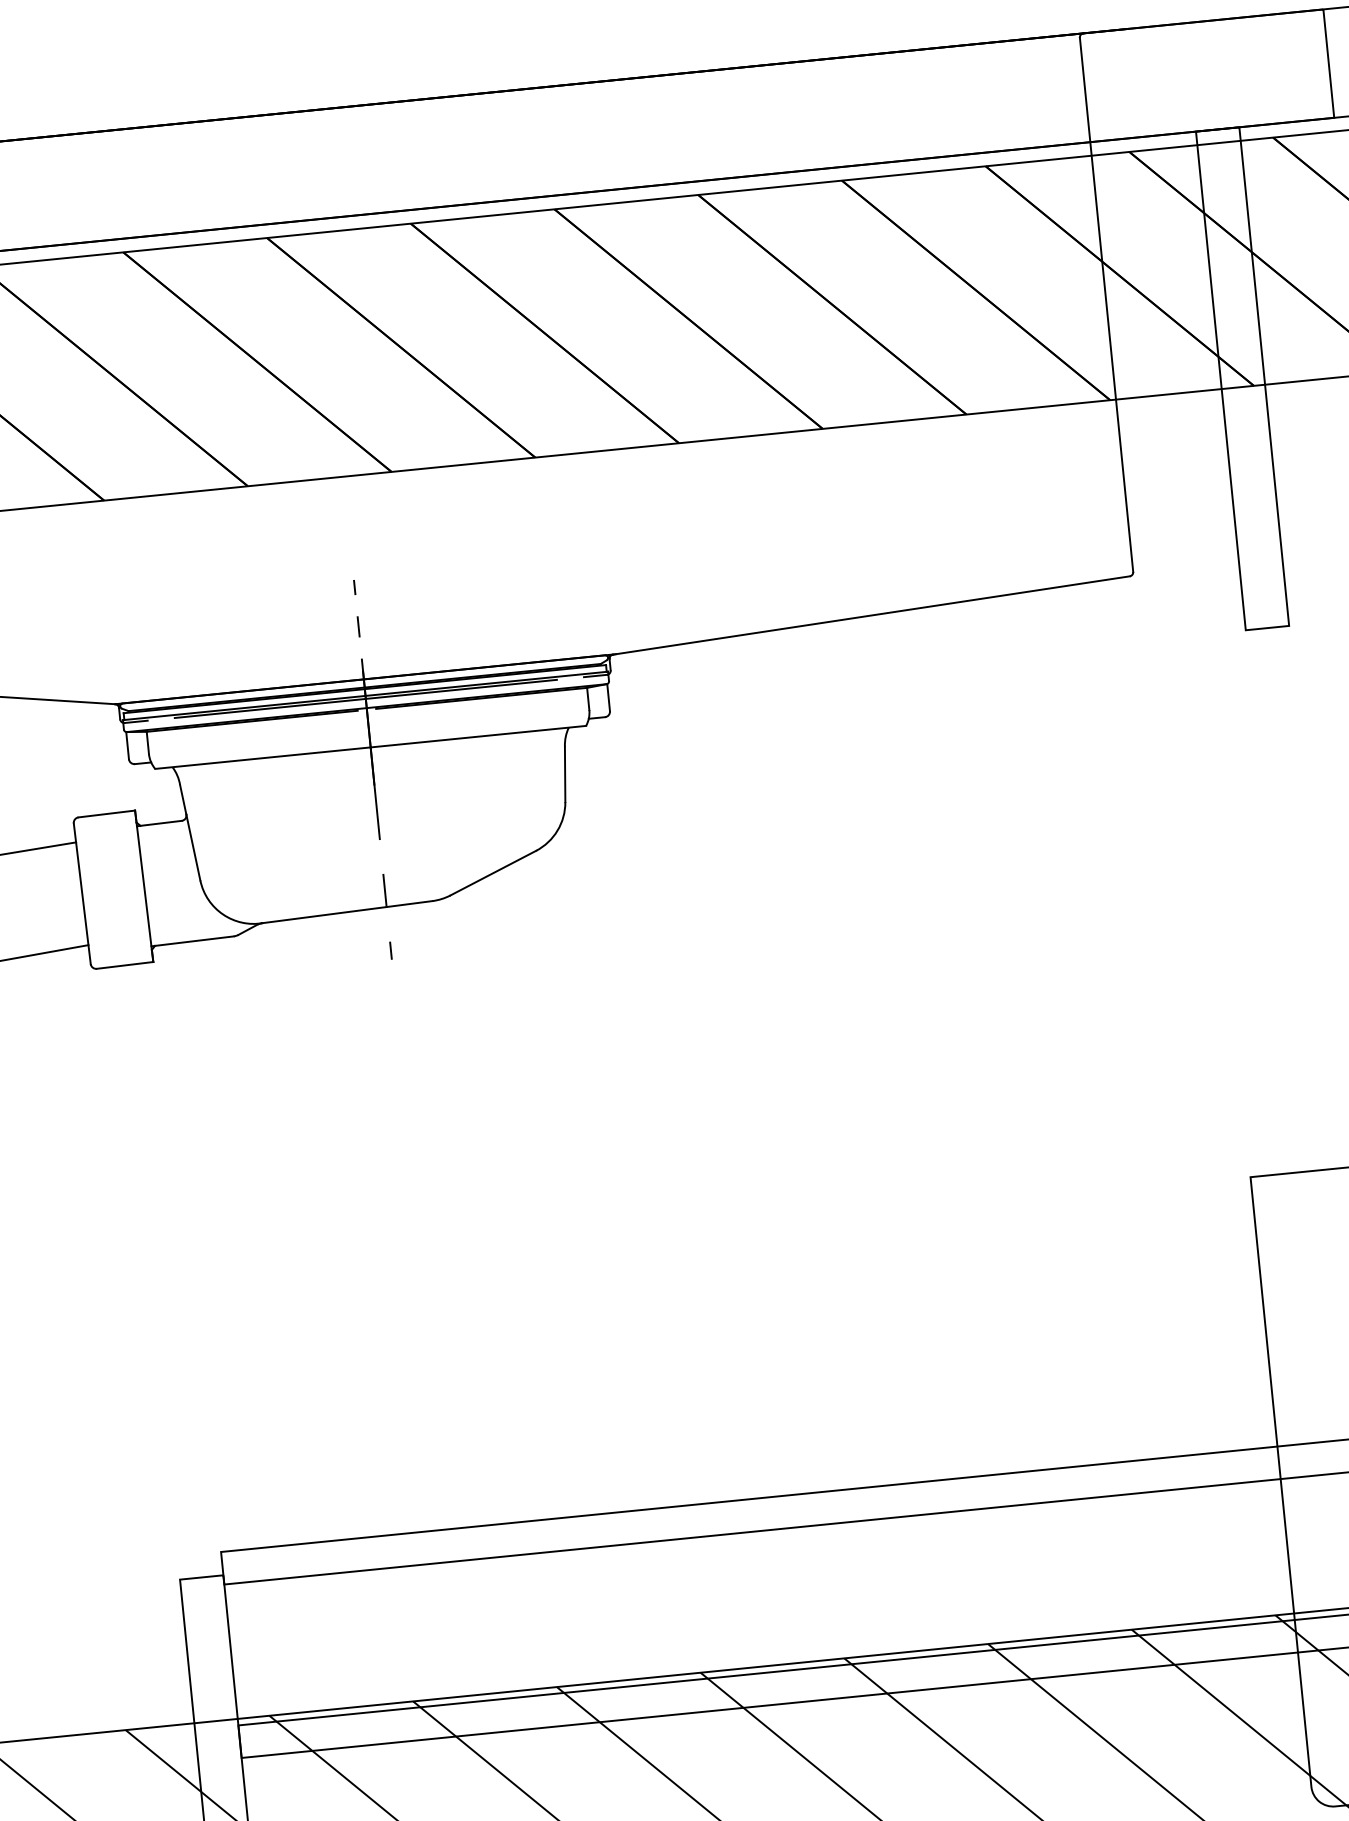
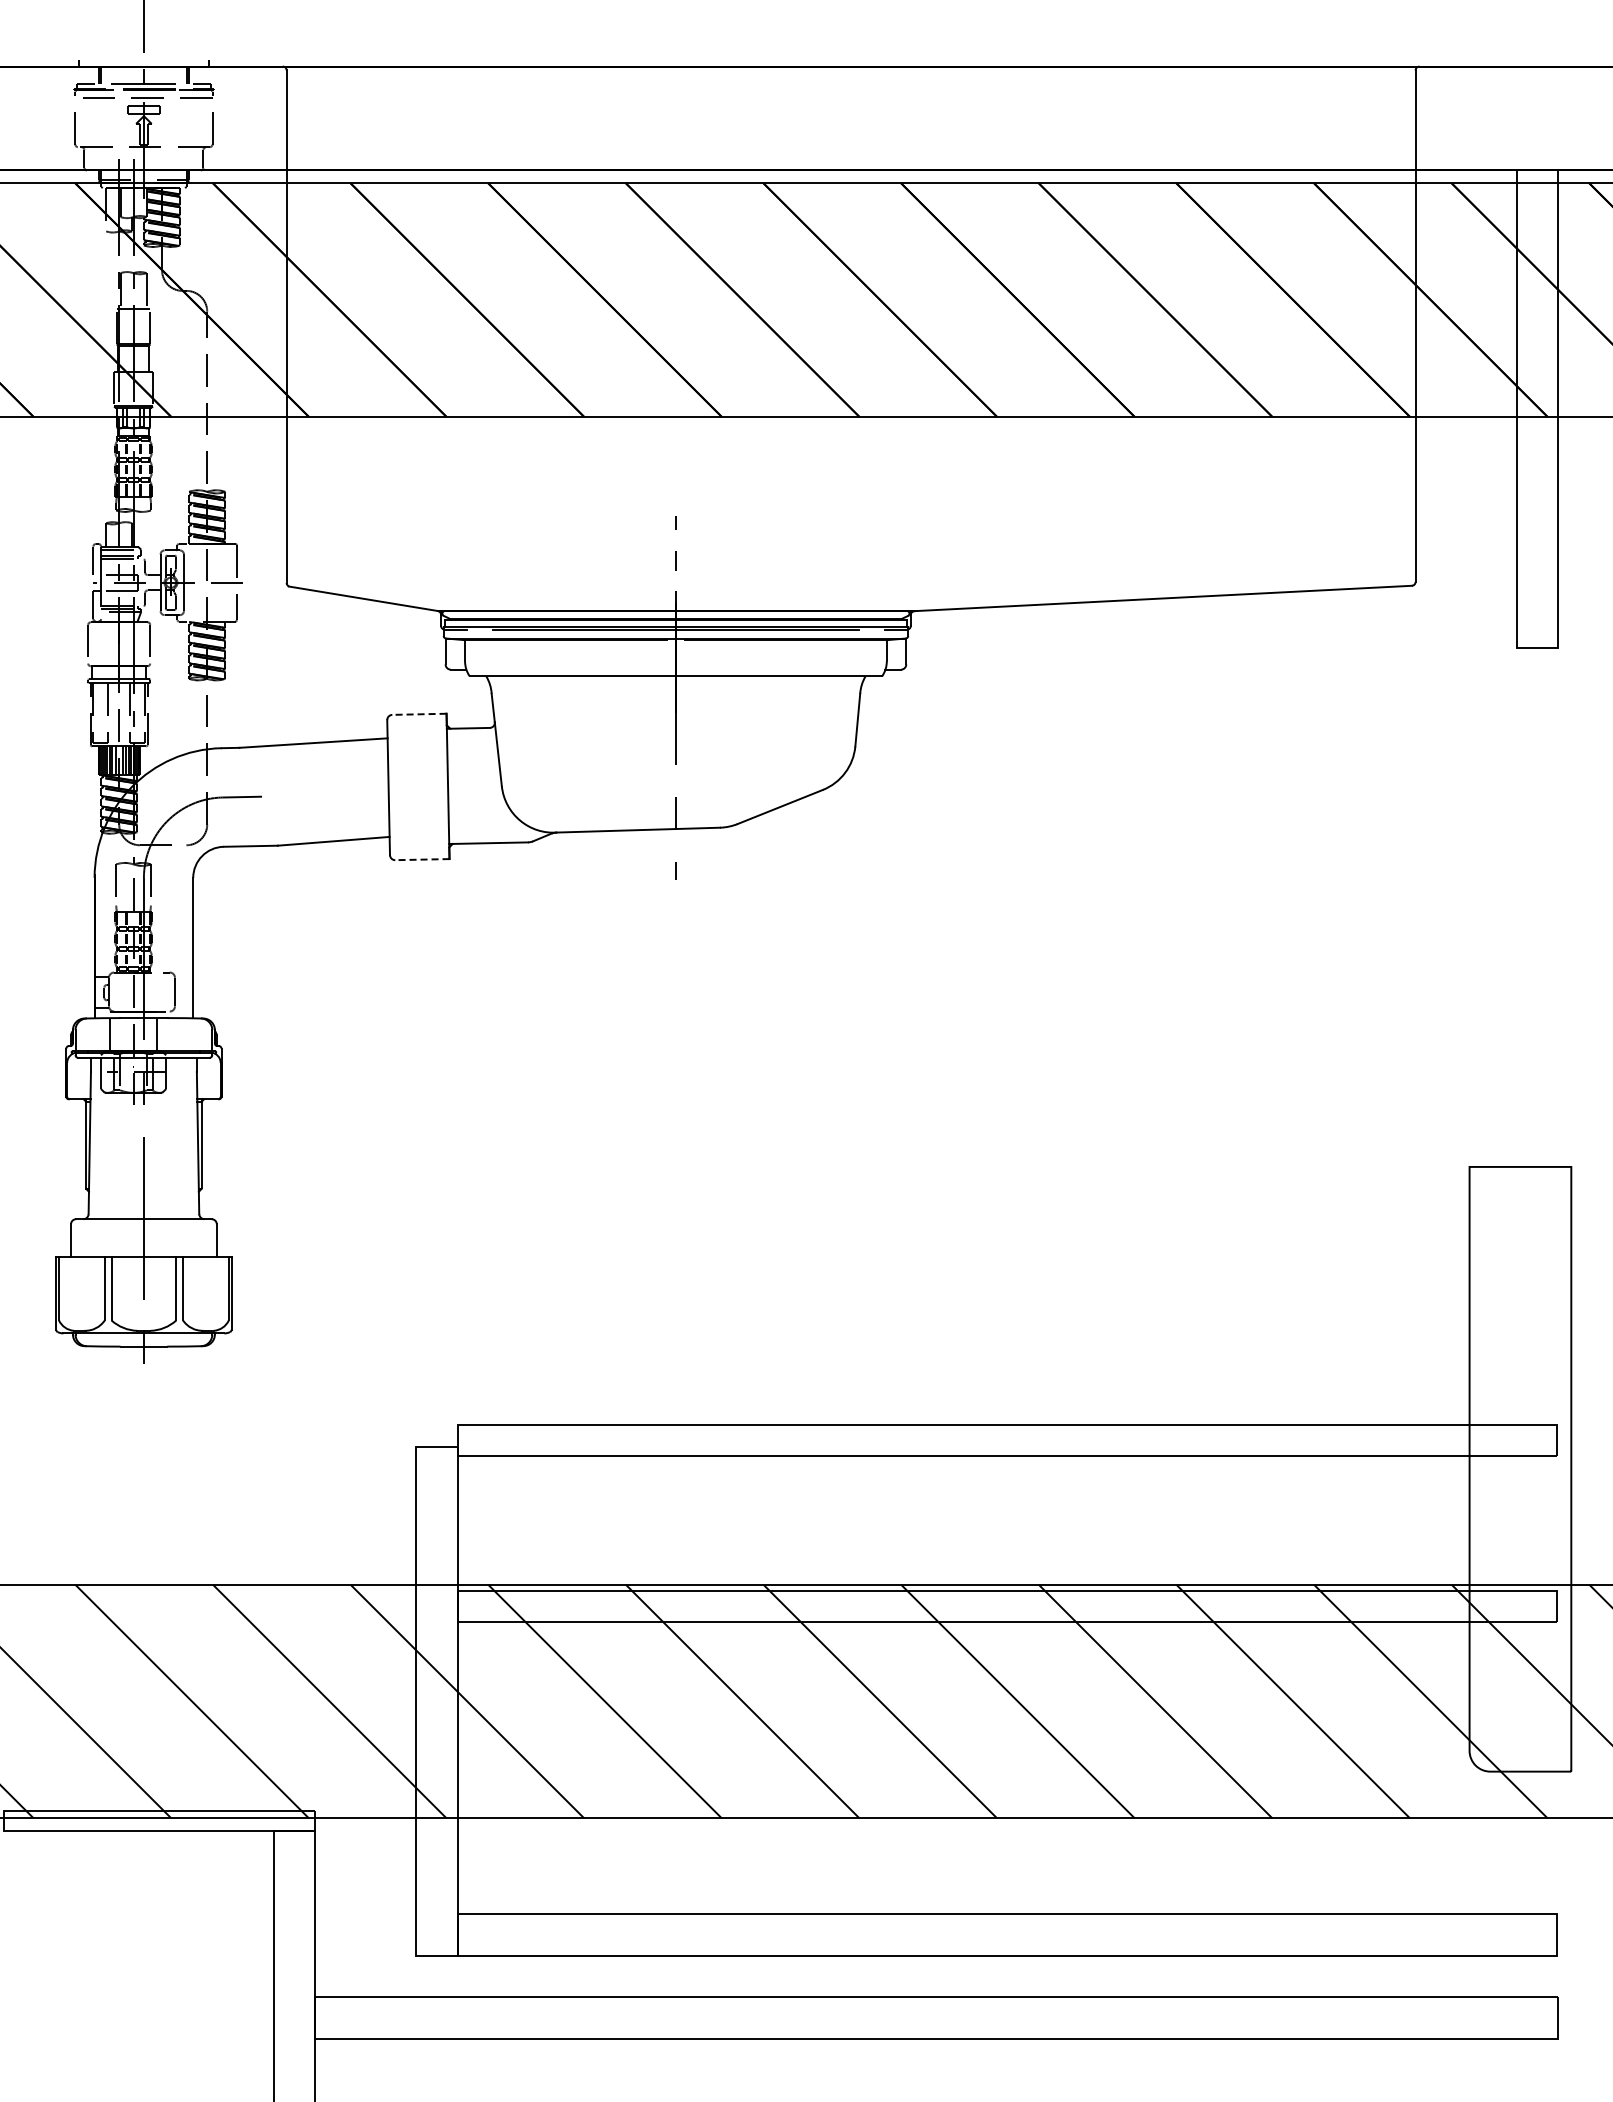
line: (105, 814) -> (418, 714), solid -> dashed
line: (124, 965) -> (421, 859), solid -> dashed

